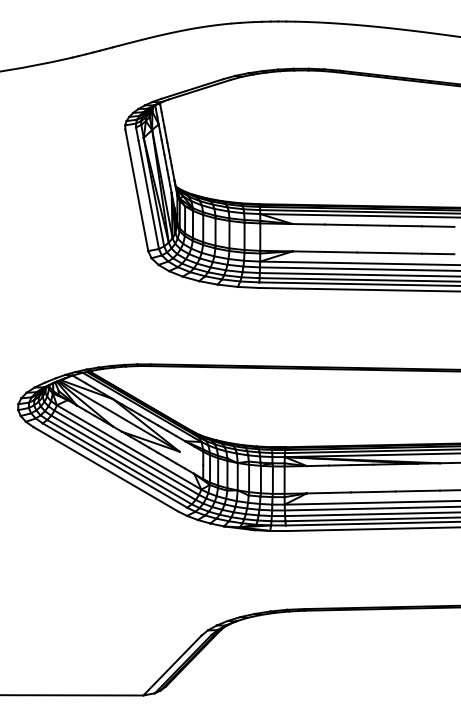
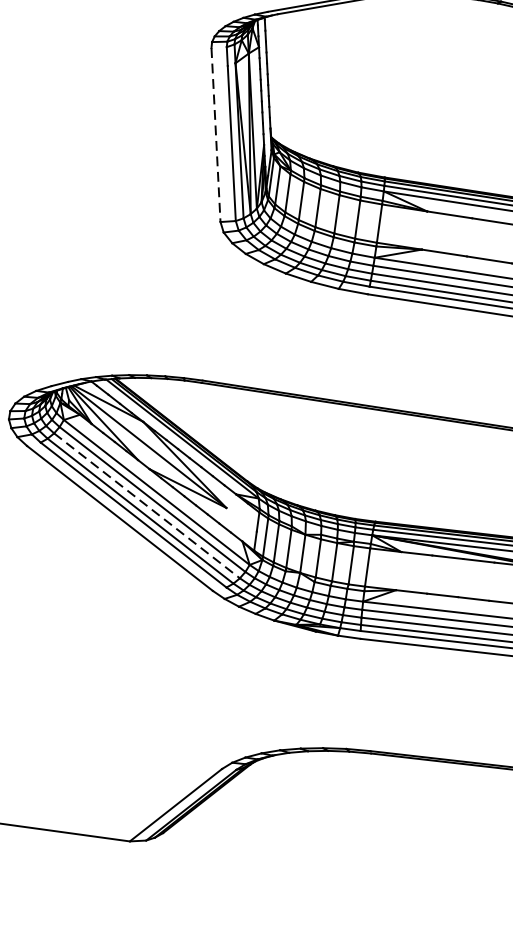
line: (136, 190) -> (215, 135), solid -> dashed
line: (123, 457) -> (146, 505), solid -> dashed

